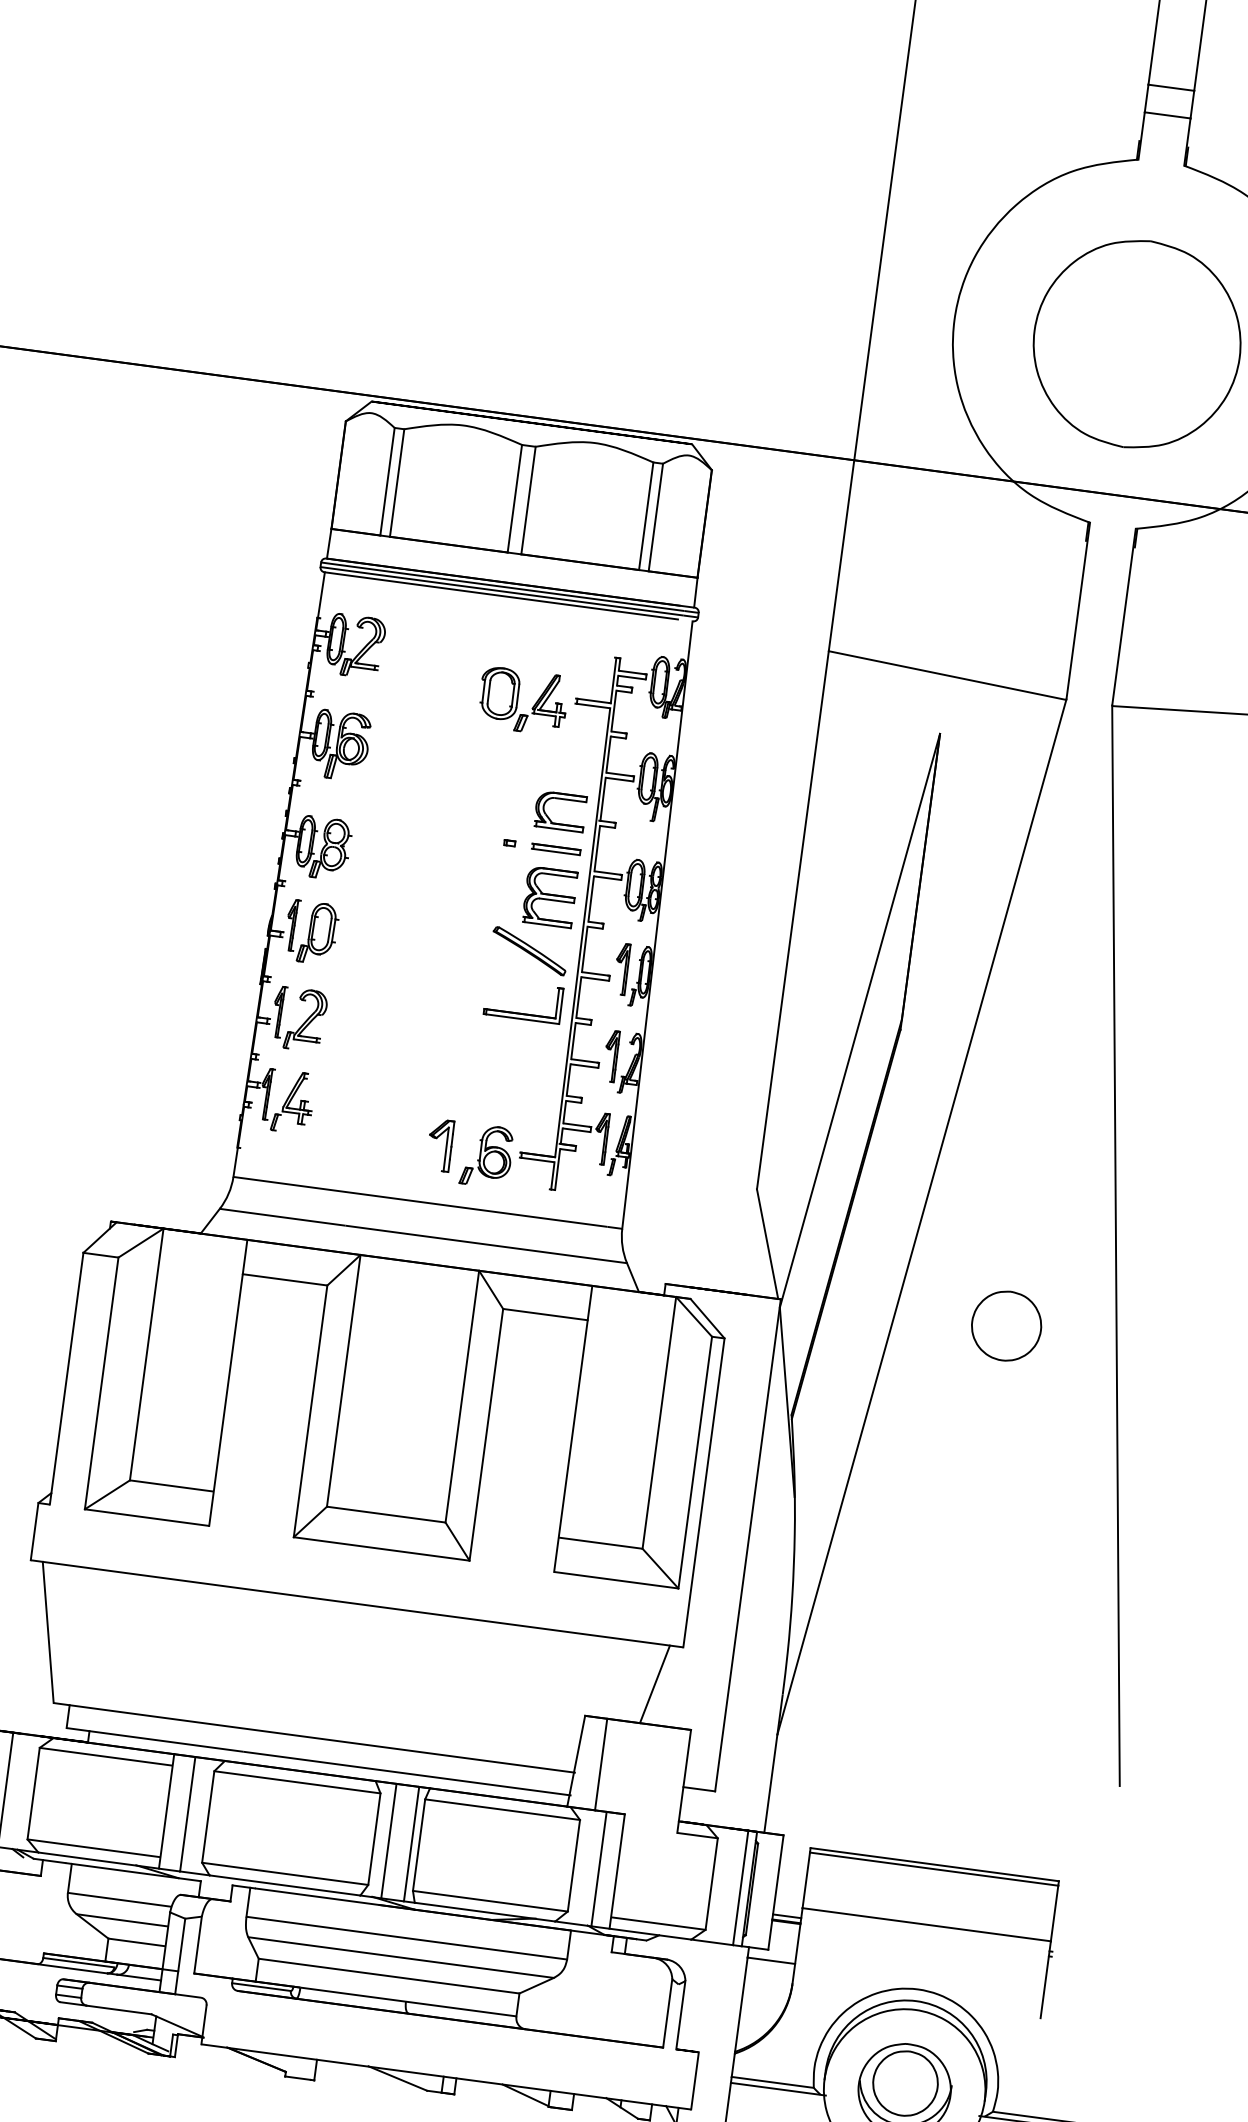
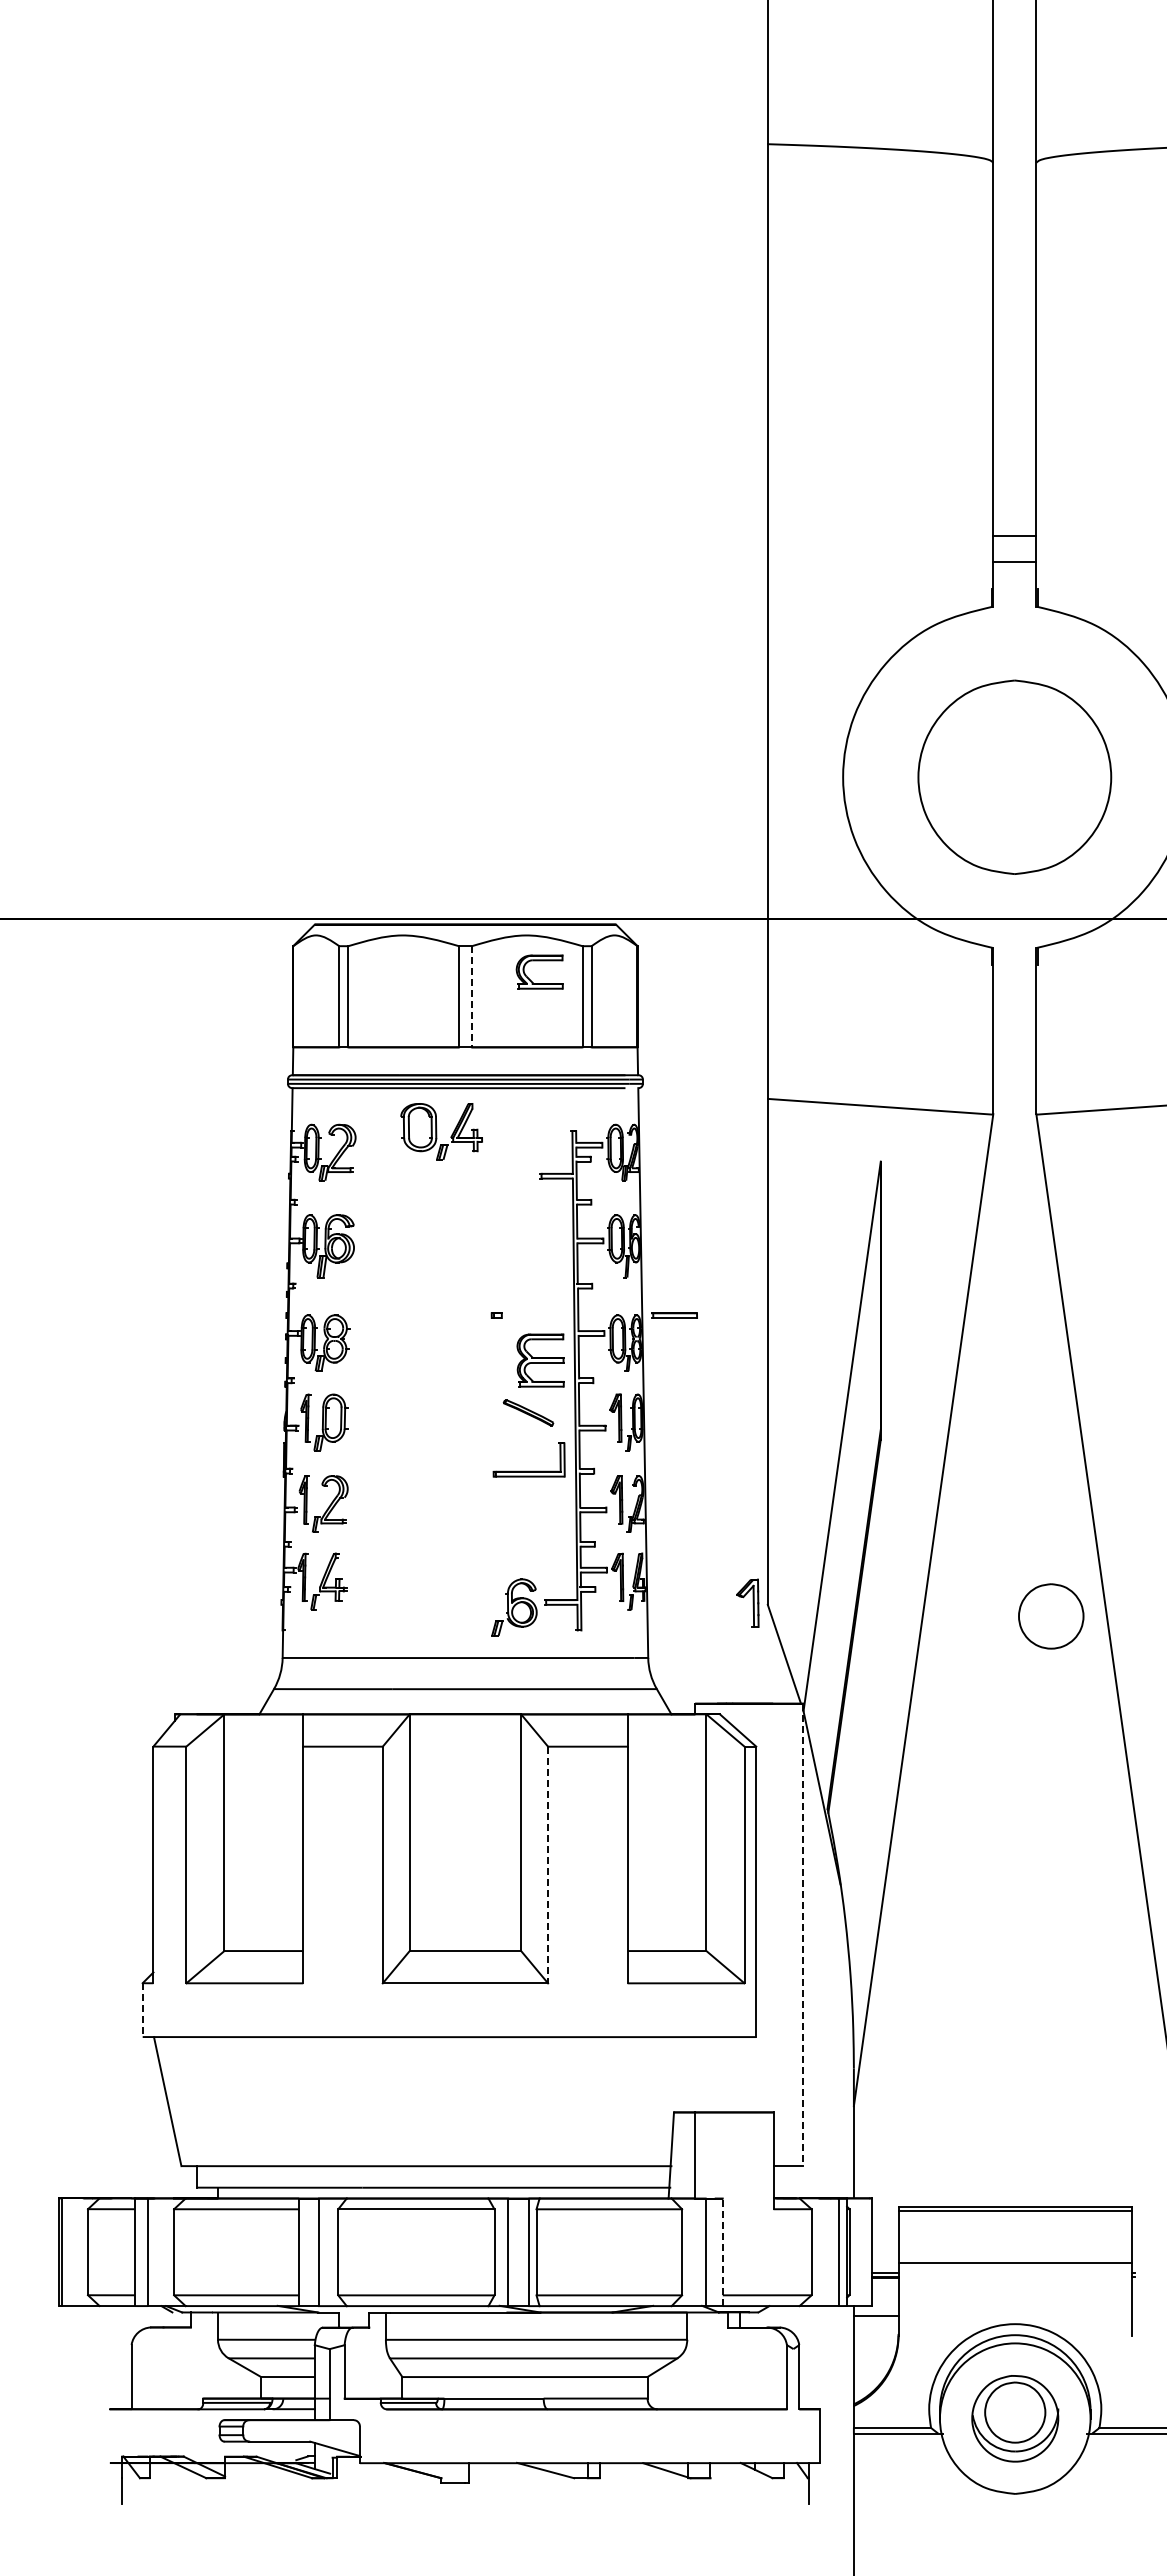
line: (528, 500) -> (471, 996), solid -> dashed
part: (523, 700) -> (441, 1131), moved
part: (561, 800) -> (539, 961), moved
part: (556, 849) -> (674, 1315), moved
part: (529, 950) -> (528, 1412), size x0.7
part: (440, 1144) -> (747, 1602), moved
part: (1006, 1326) -> (1051, 1616), moved
line: (486, 1435) -> (548, 1865), solid -> dashed
line: (34, 1532) -> (142, 2010), solid -> dashed
line: (748, 1546) -> (803, 1935), solid -> dashed
line: (654, 1684) -> (734, 2074), removed
line: (616, 1871) -> (722, 2252), solid -> dashed

